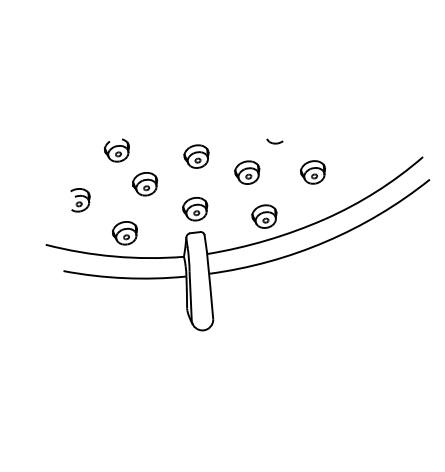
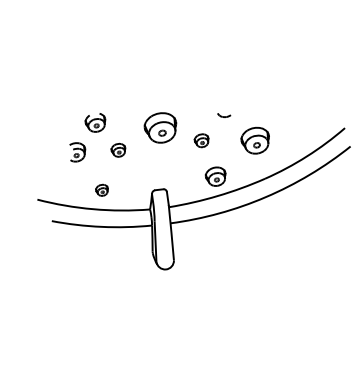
part: (195, 156) -> (159, 127), size x1.6
part: (247, 172) -> (201, 140), size x0.7
part: (313, 172) -> (255, 140), size x1.4
part: (145, 184) -> (118, 150), size x0.7
part: (80, 200) -> (77, 152), moved
part: (194, 209) -> (158, 170), removed
part: (124, 233) -> (101, 190), size x0.6

